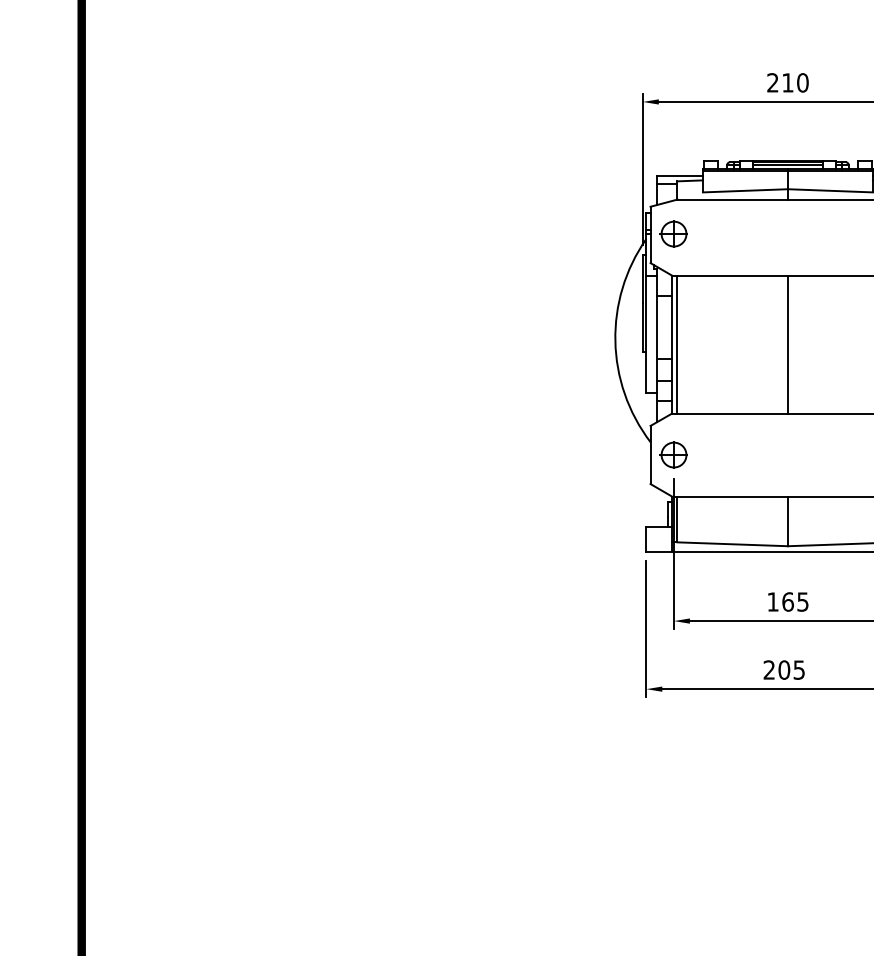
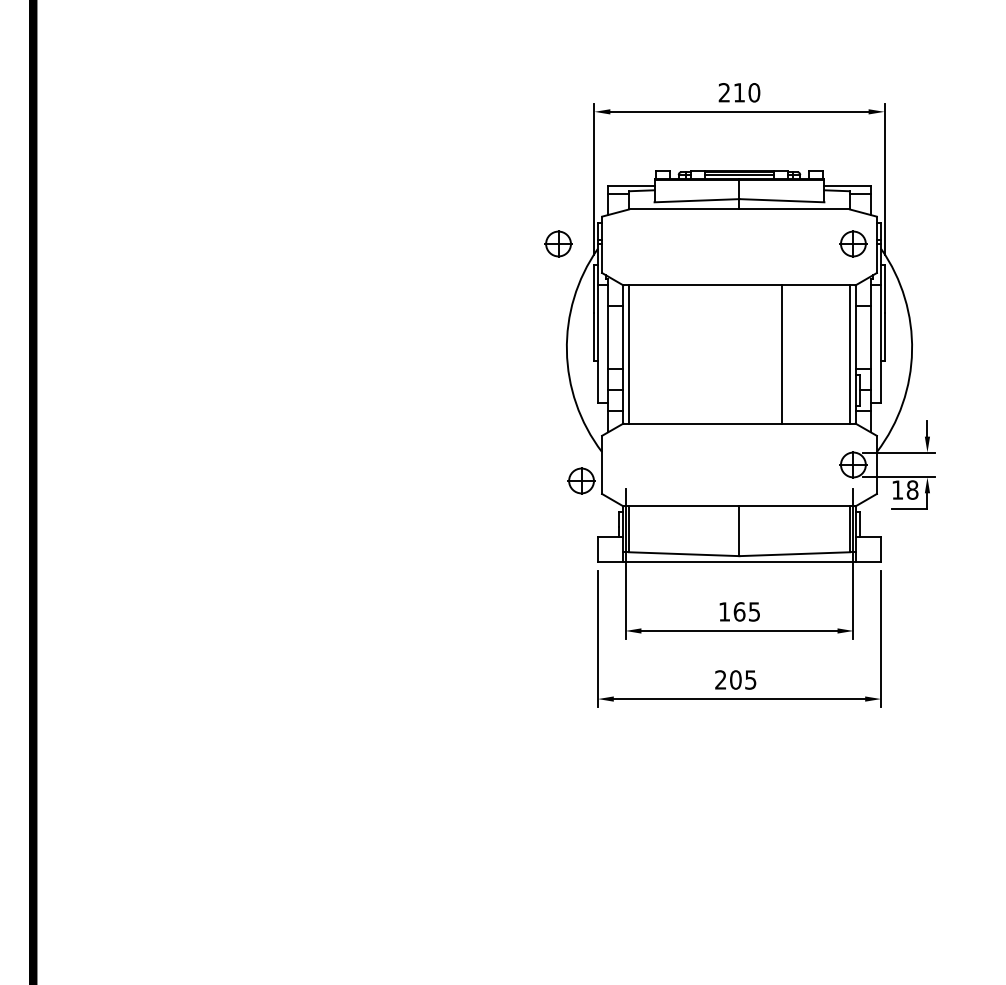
part: (673, 233) -> (558, 243), moved
line: (787, 344) -> (782, 354), moved
part: (673, 454) -> (581, 480), moved

